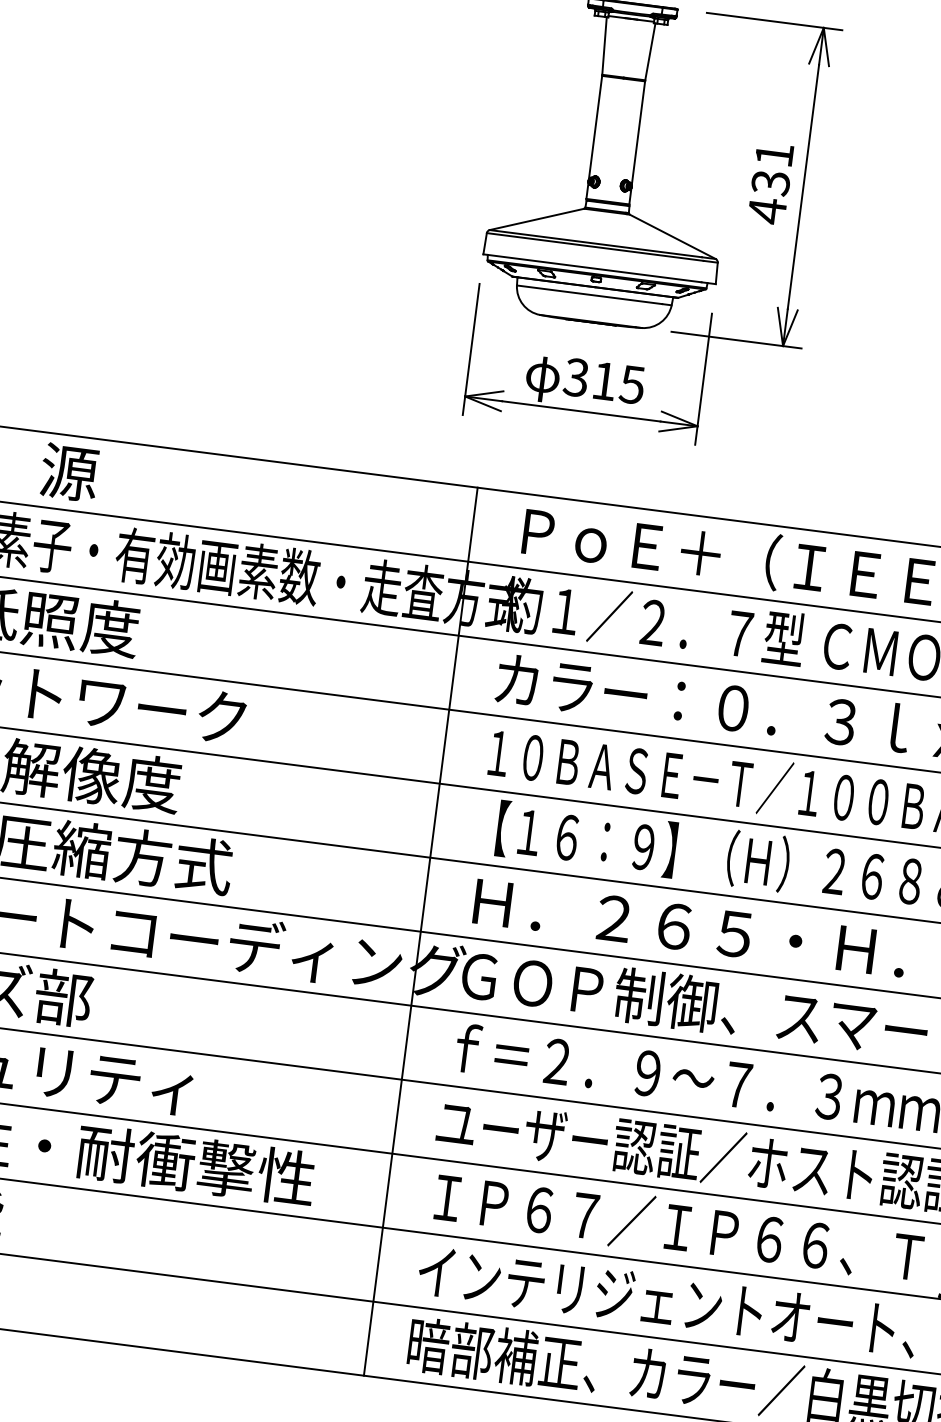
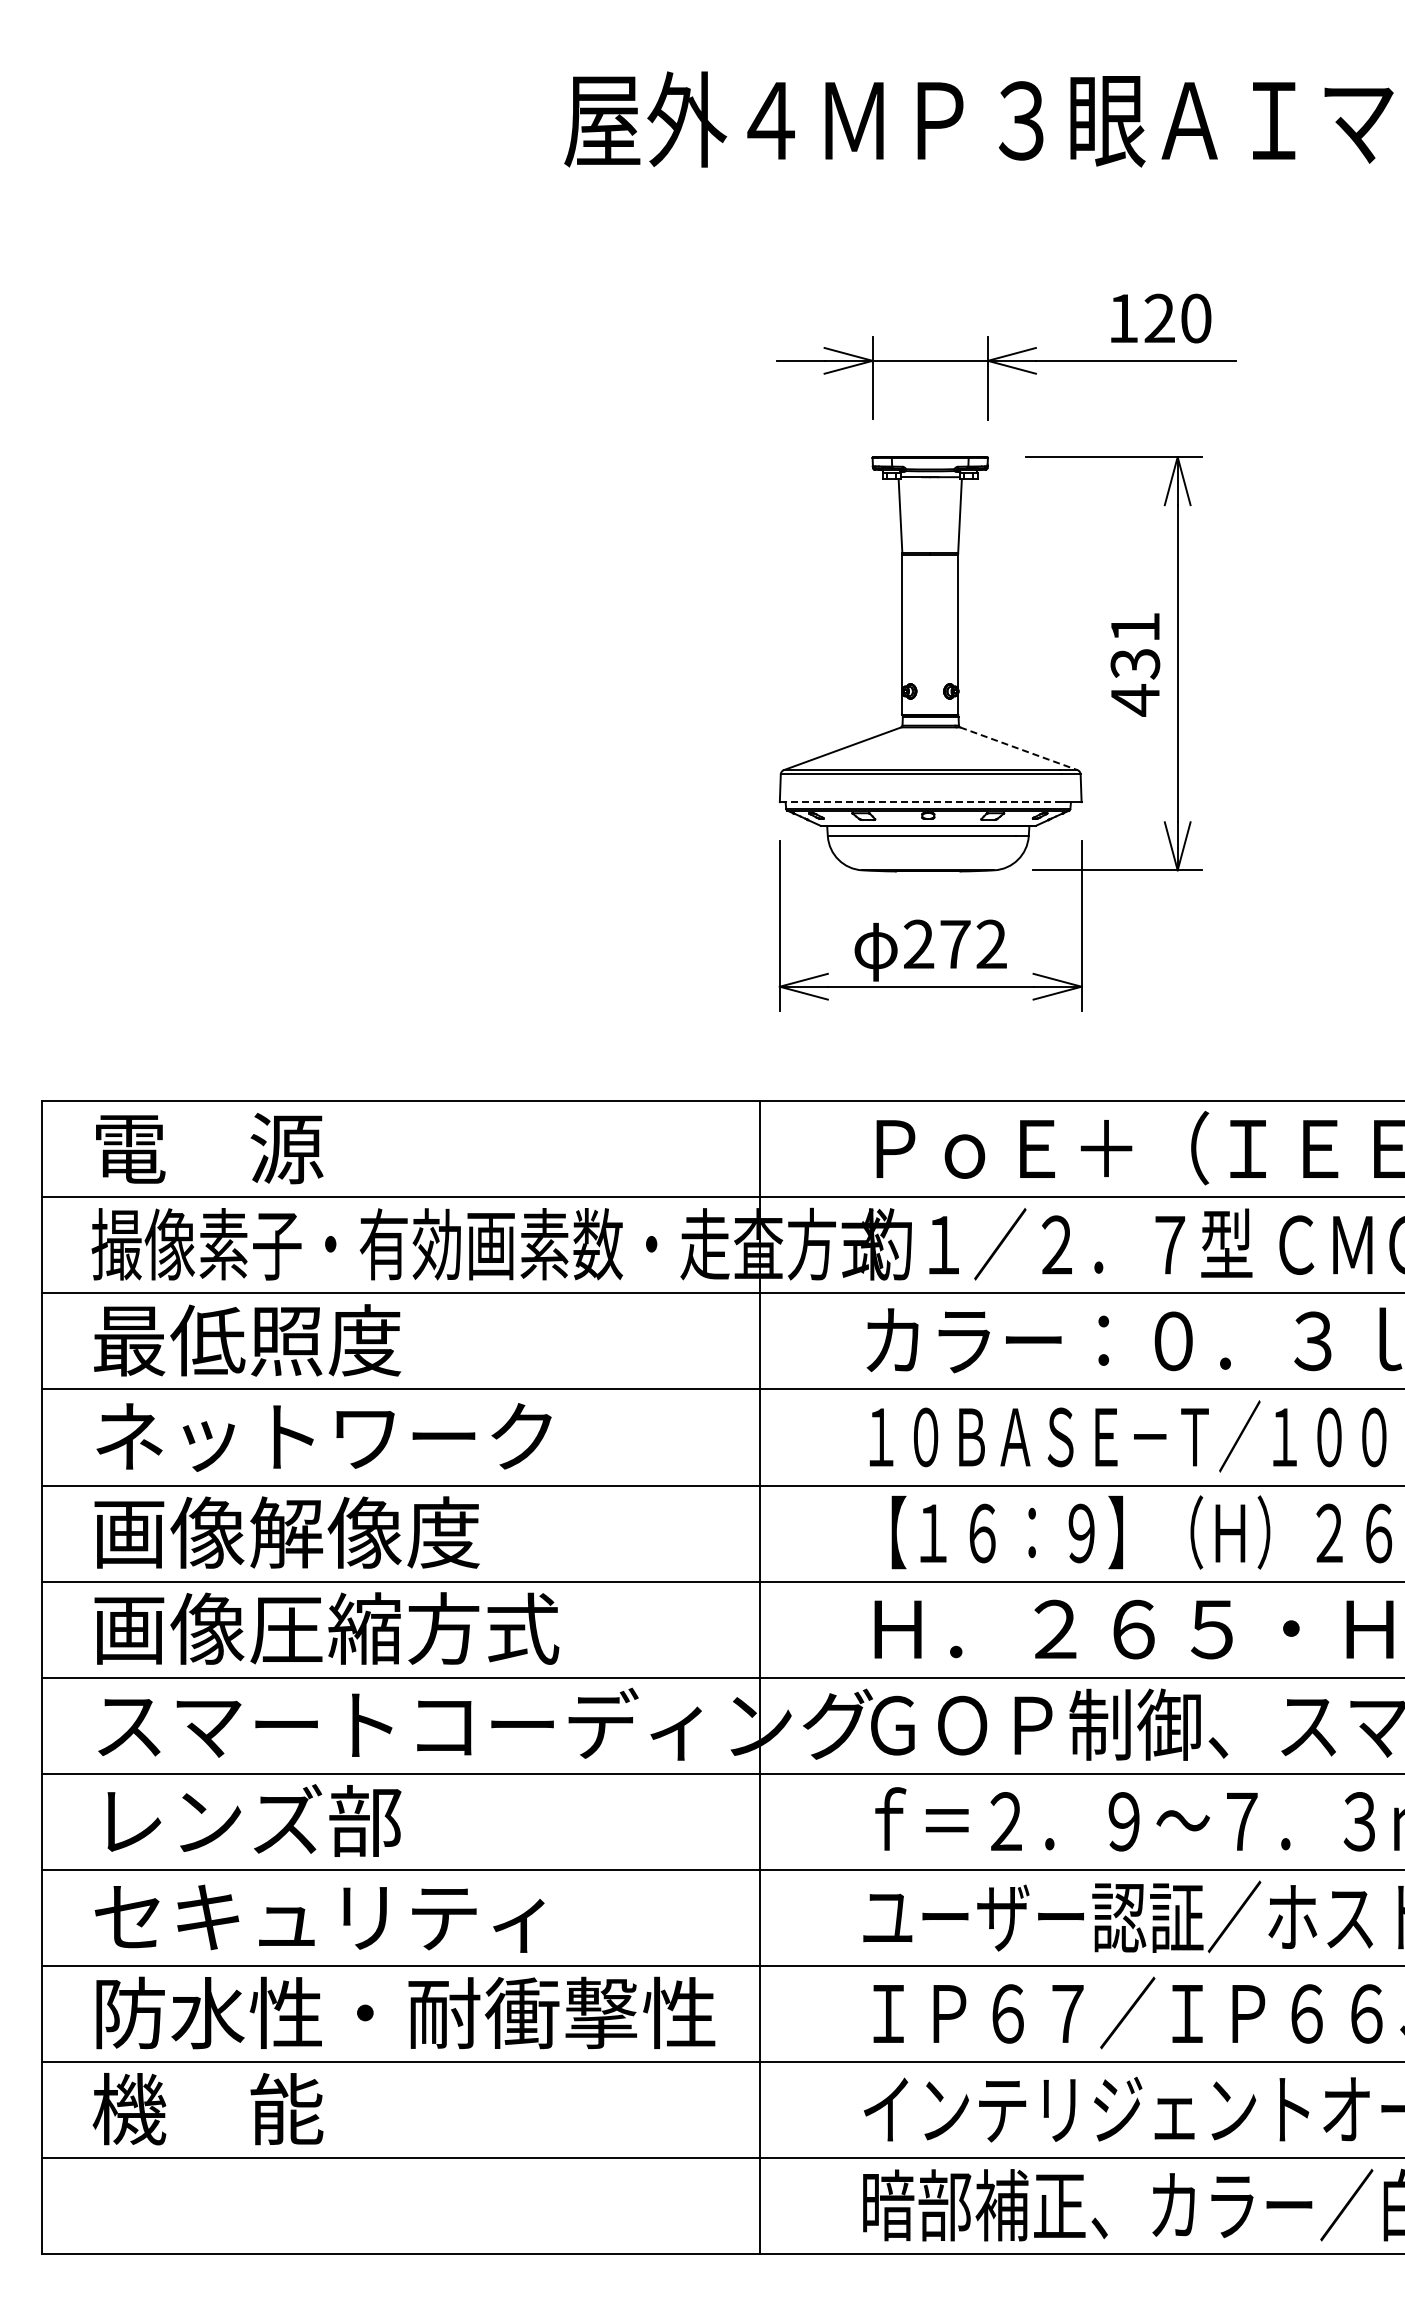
line: (673, 236) -> (1019, 748), solid -> dashed
line: (592, 268) -> (921, 802), solid -> dashed
text: (603, 381) -> (954, 944), 315 -> 272
line: (420, 931) -> (759, 1677), moved

